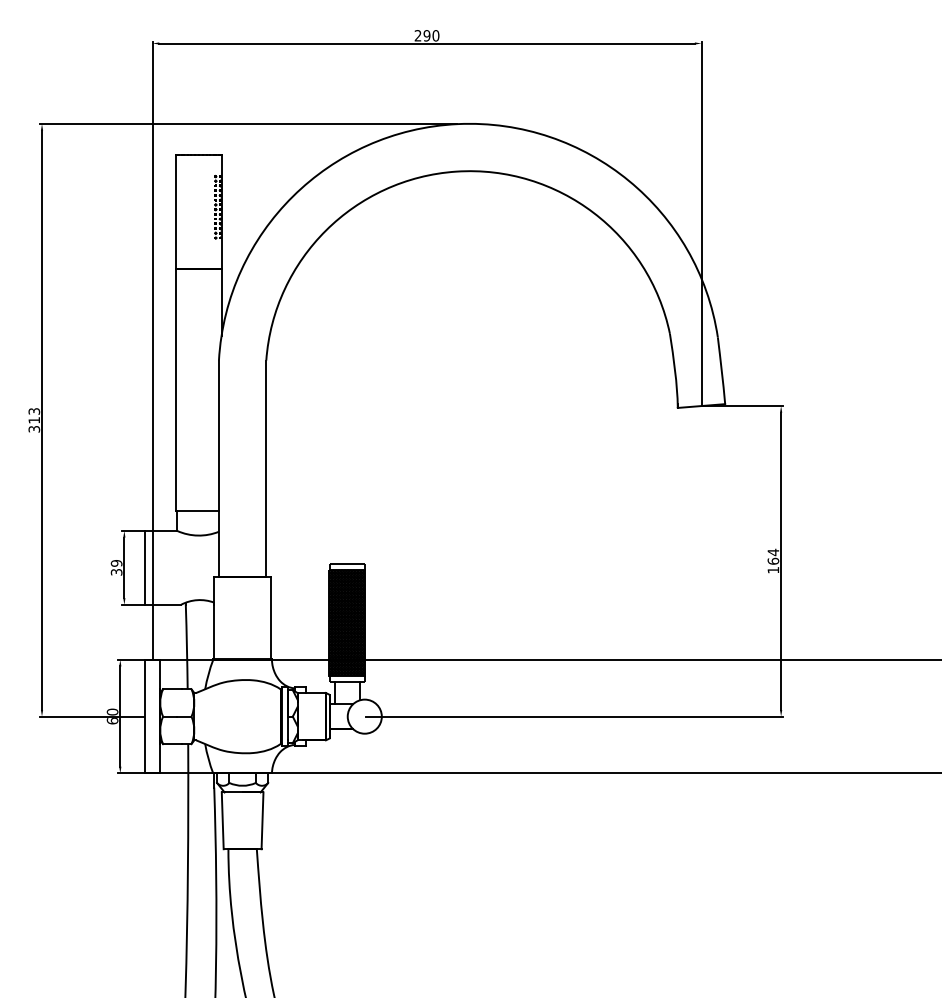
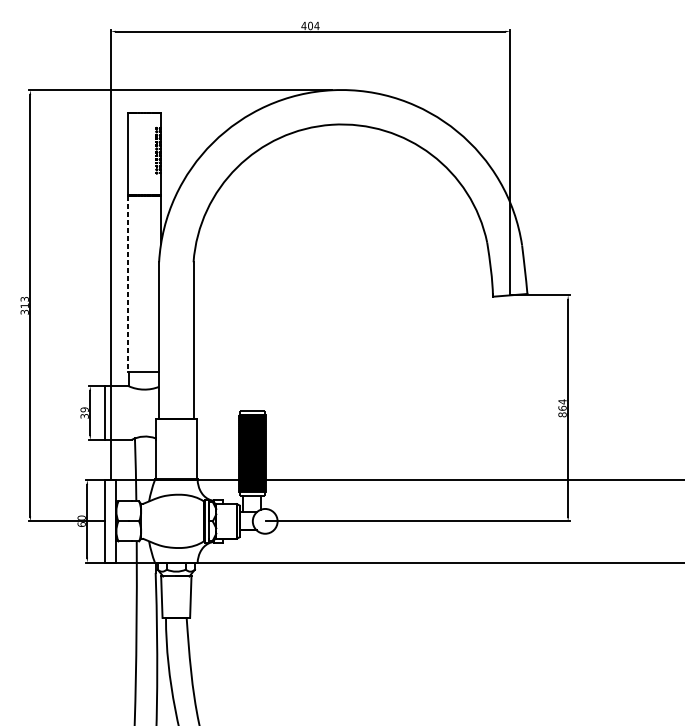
text: (426, 35) -> (310, 25), 290 -> 404
line: (176, 390) -> (128, 284), solid -> dashed
text: (773, 569) -> (562, 414), 164 -> 864

